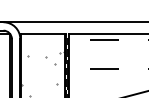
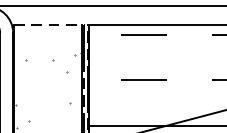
line: (42, 34) -> (47, 25), solid -> dashed

